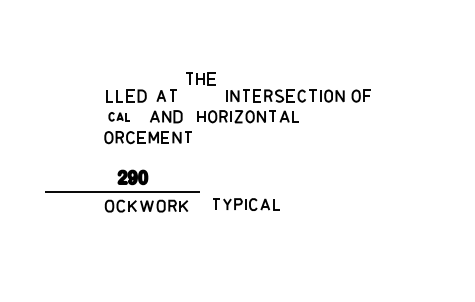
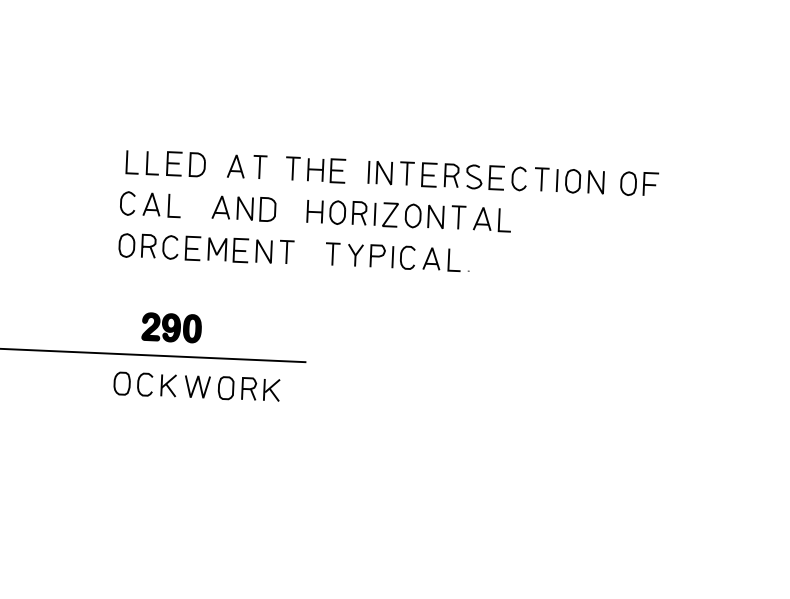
part: (200, 78) -> (315, 168), moved
part: (119, 116) -> (150, 203), size x1.43
part: (246, 204) -> (393, 256), moved

